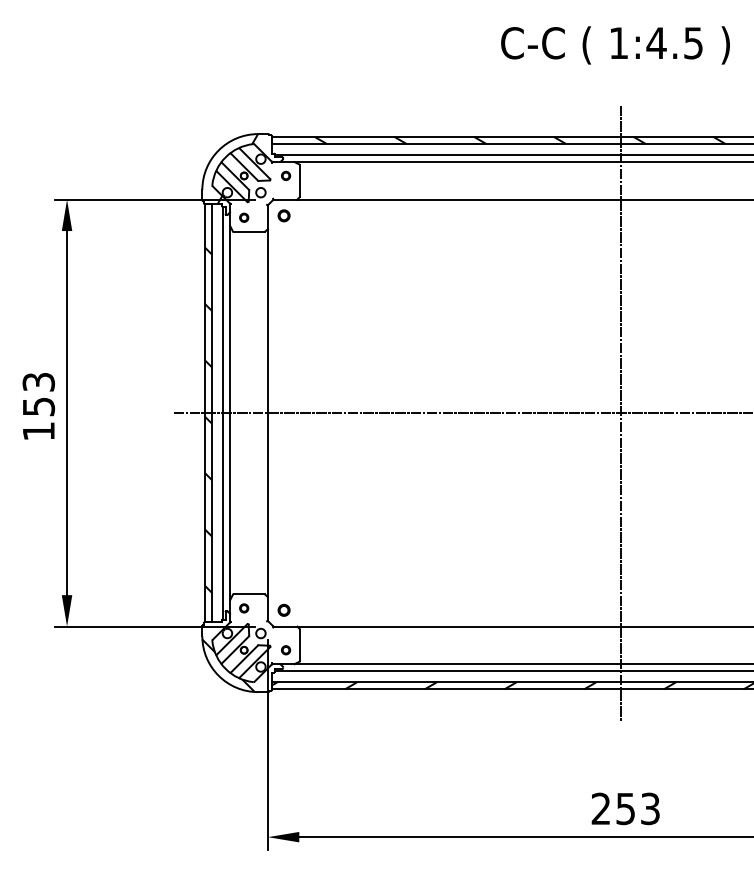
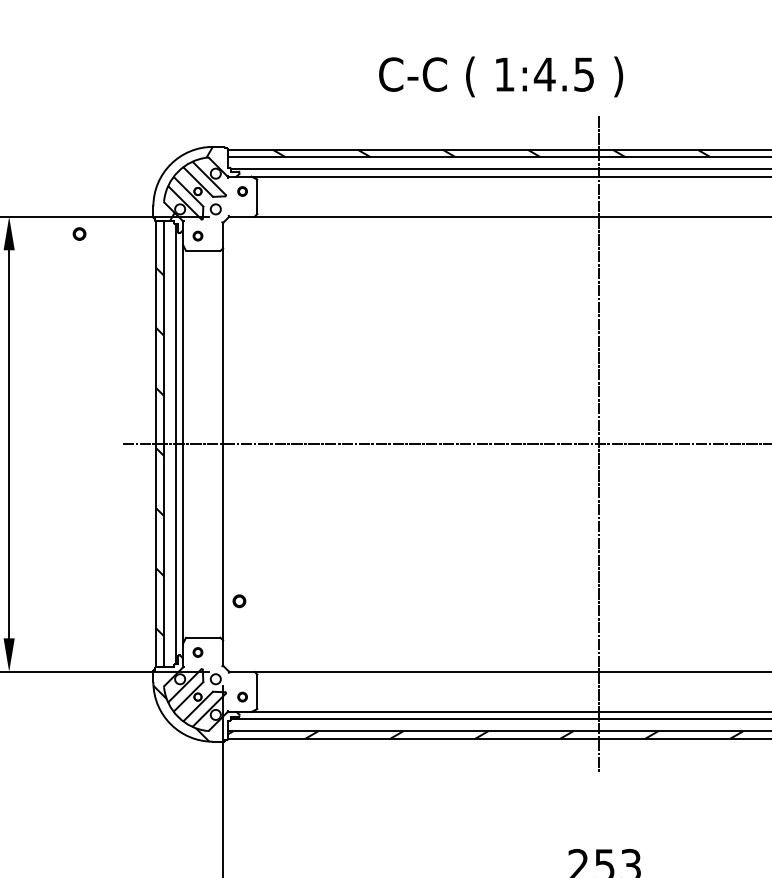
text: (615, 45) -> (501, 76), moved
part: (283, 215) -> (78, 233), moved
part: (283, 609) -> (238, 600), moved

